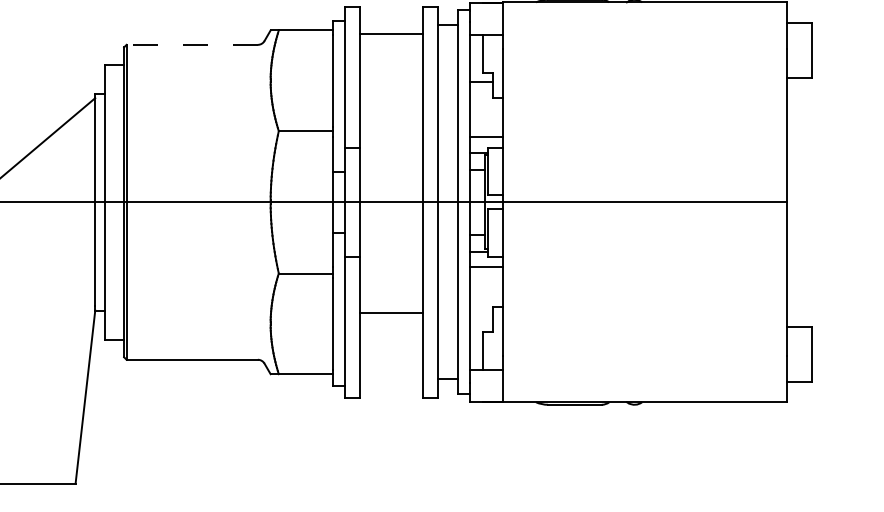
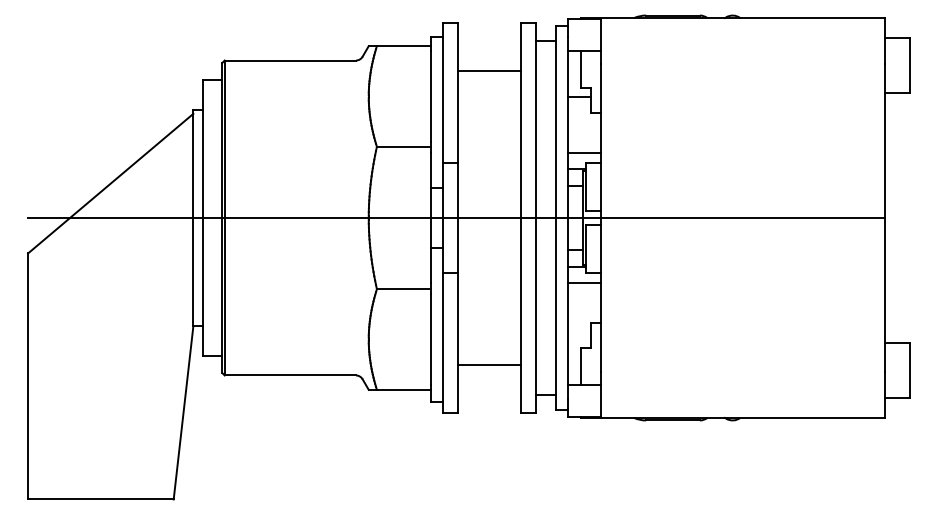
line: (391, 33) -> (489, 70), moved
line: (192, 44) -> (290, 60), dashed -> solid
line: (391, 312) -> (489, 365), moved

